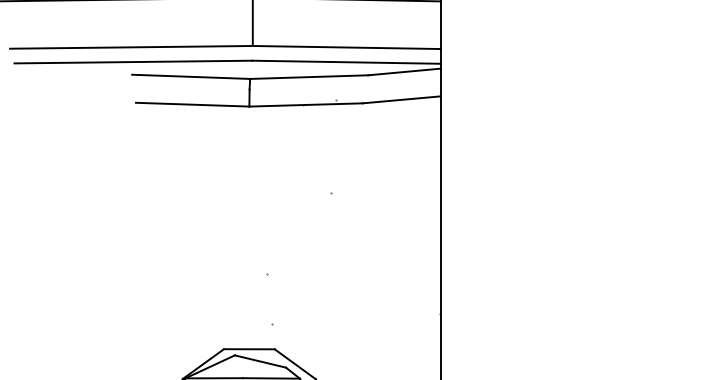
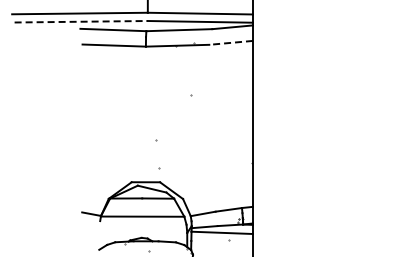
line: (134, 61) -> (81, 21), solid -> dashed
line: (402, 99) -> (231, 42), solid -> dashed

